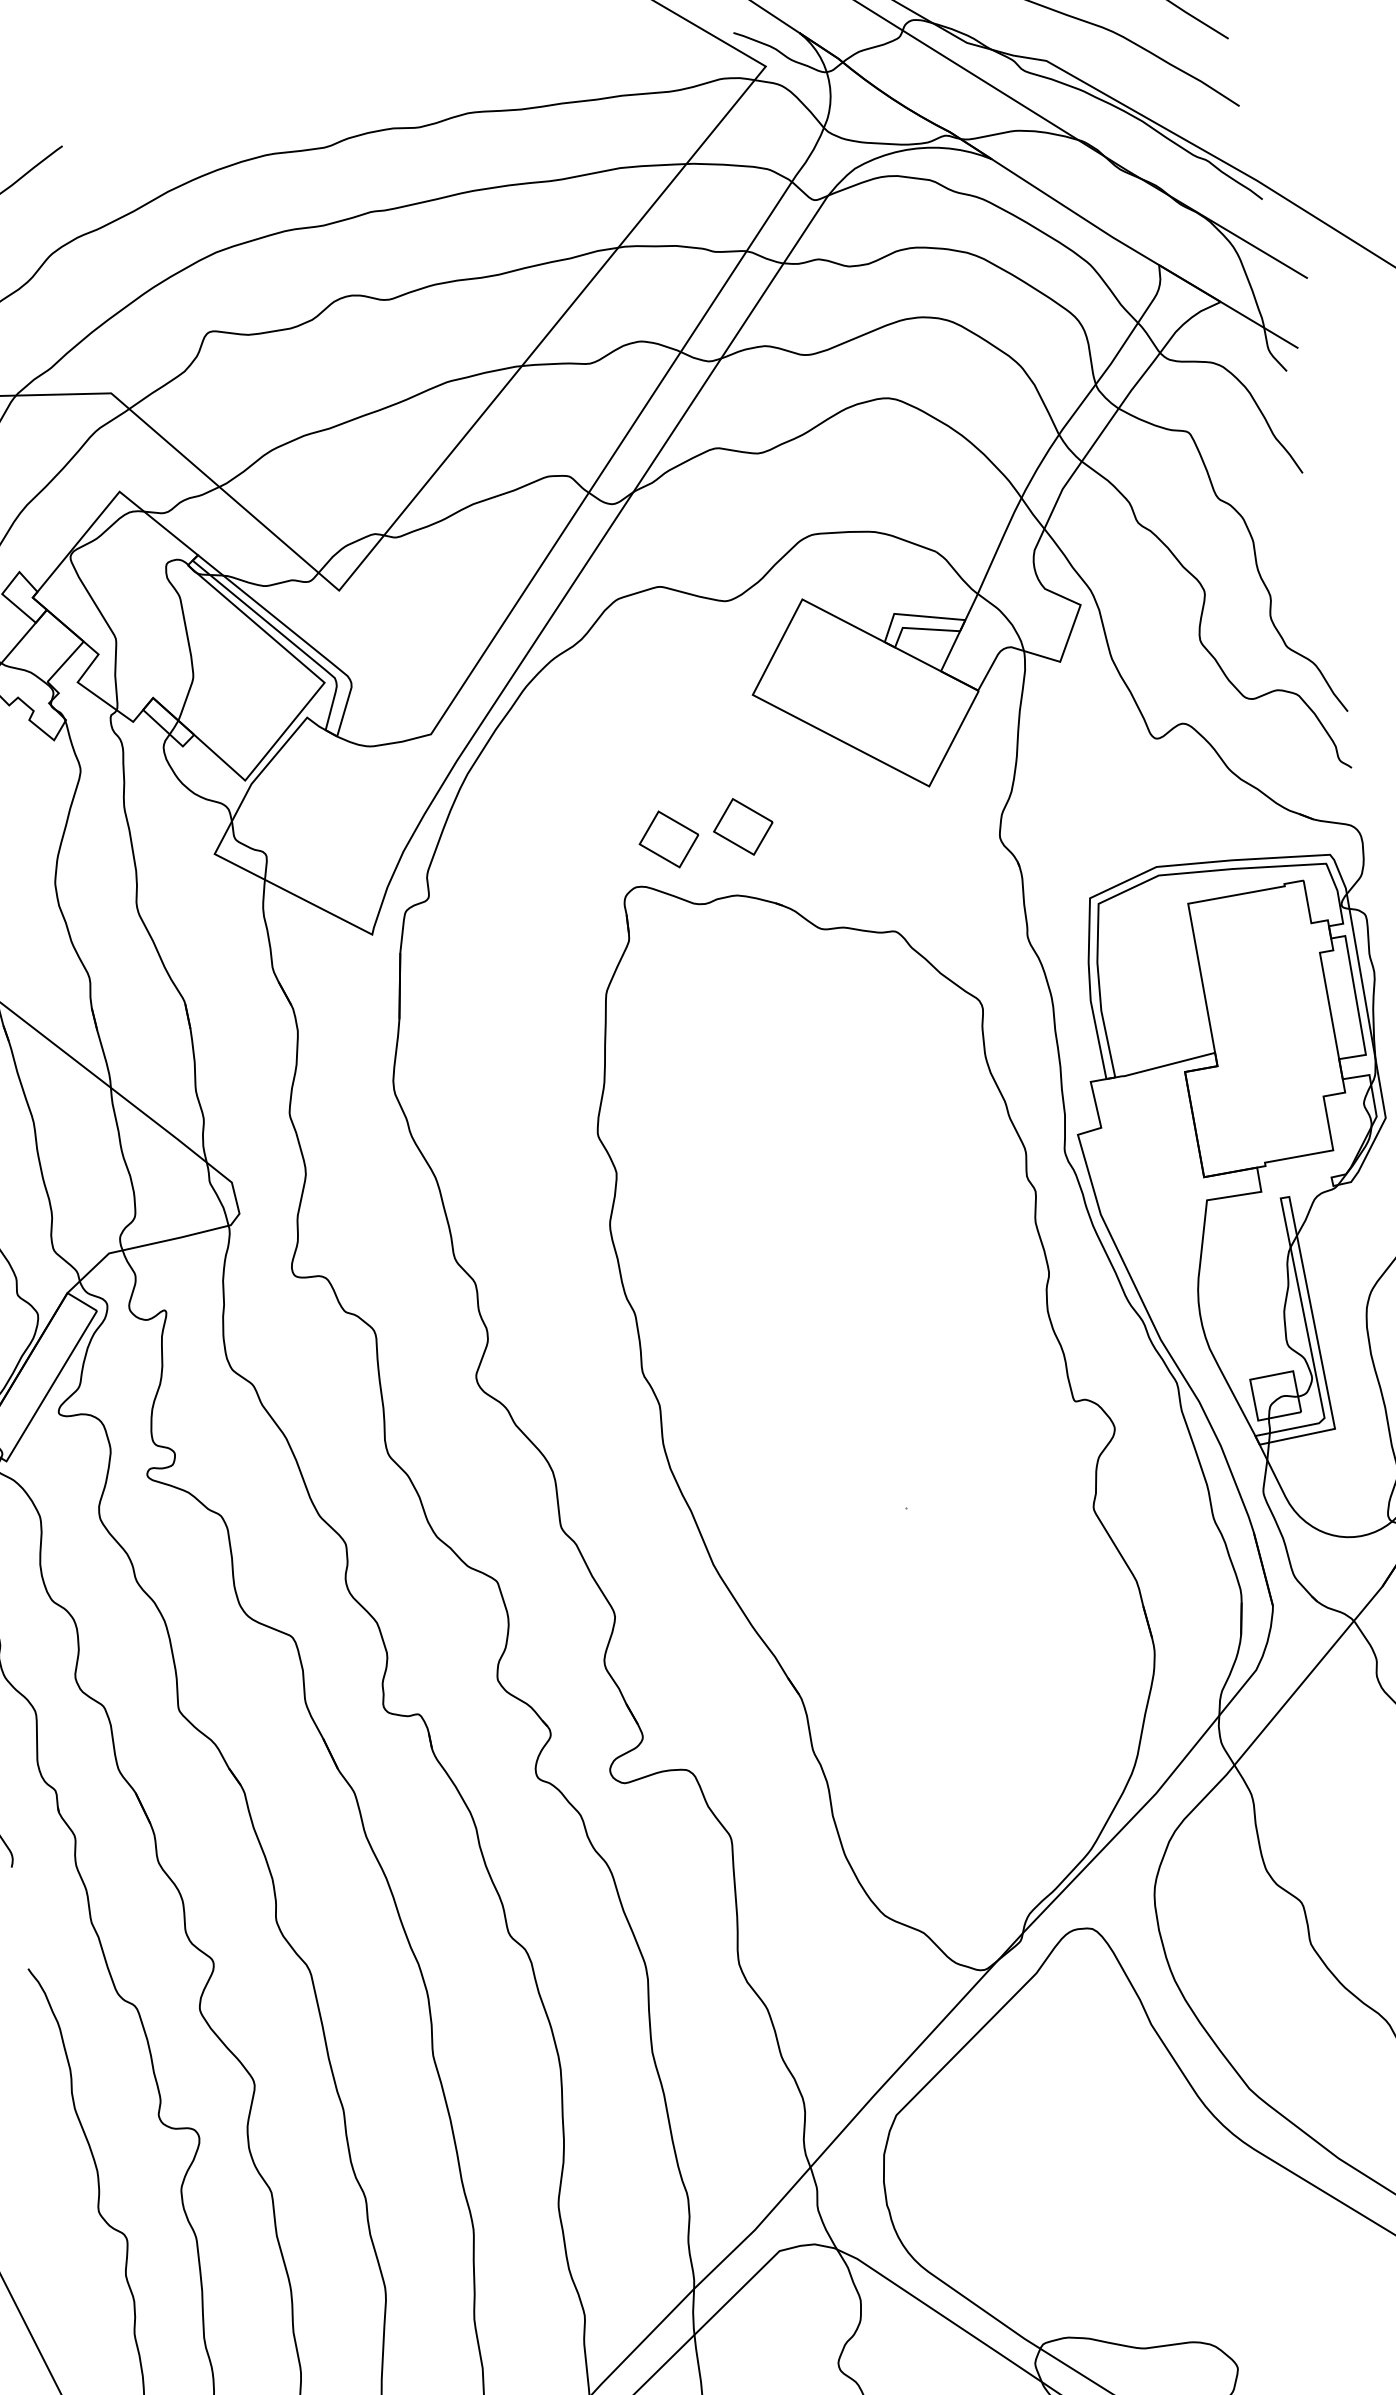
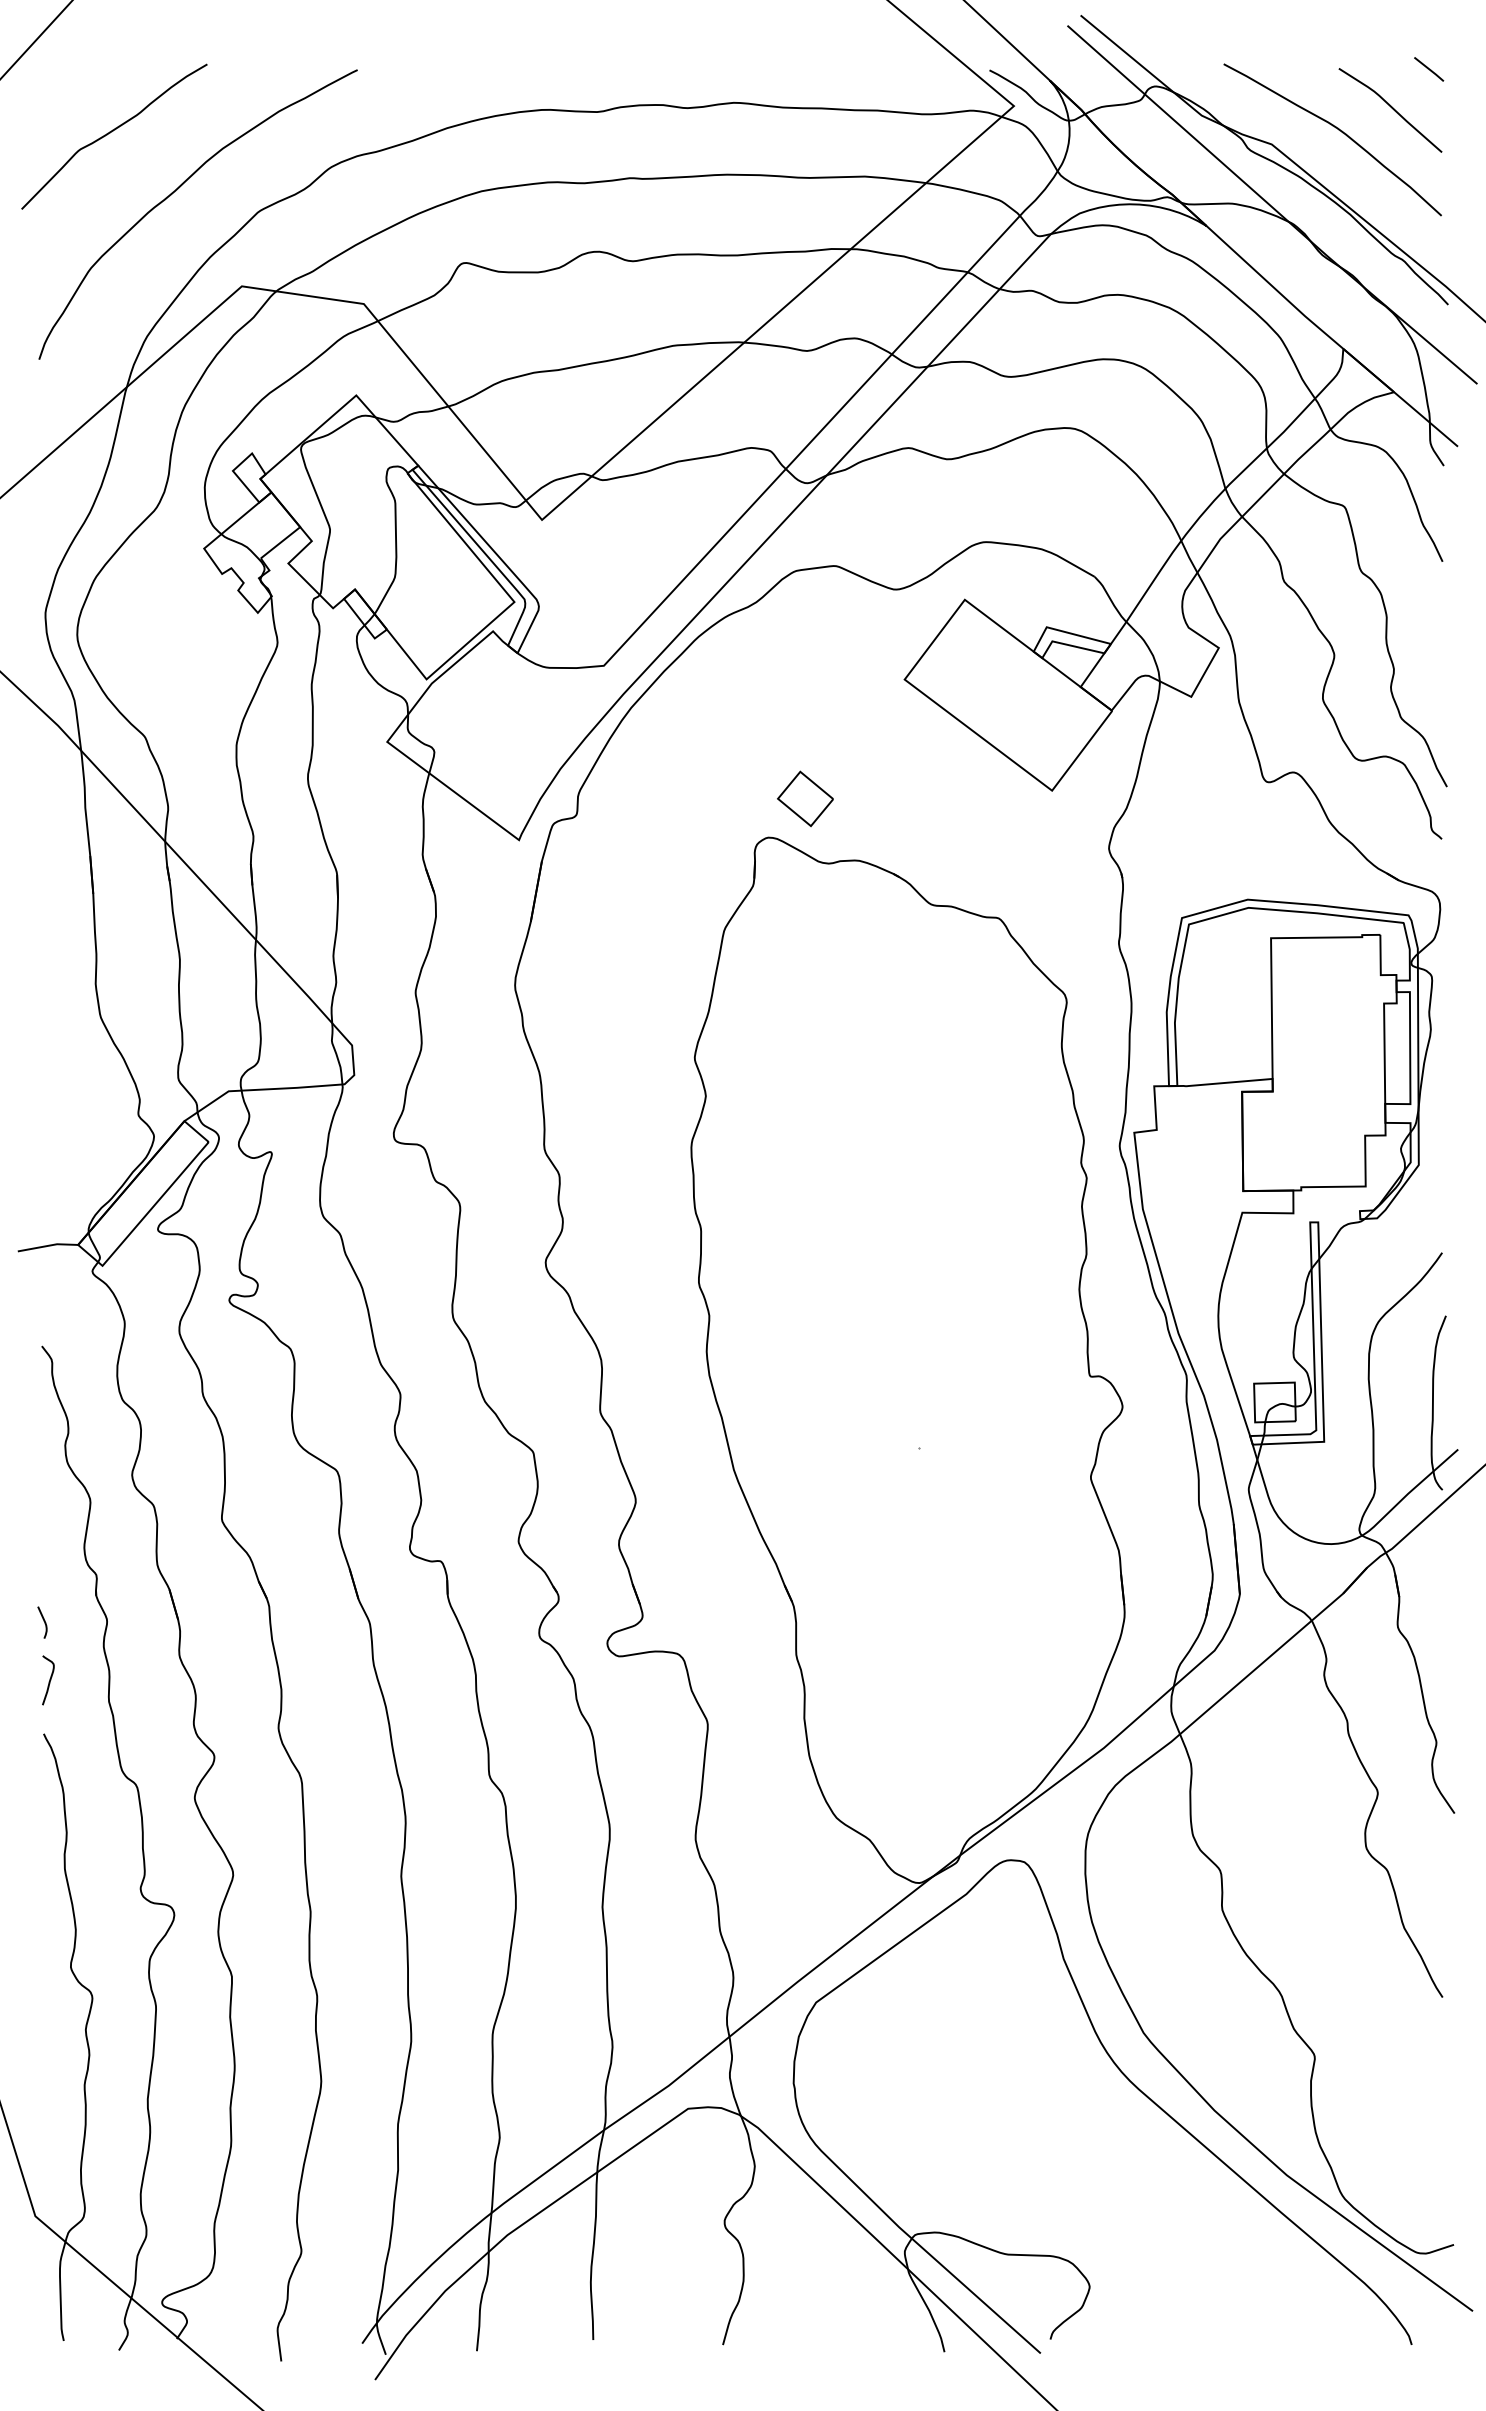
part: (743, 826) -> (875, 798), removed
curve: (24, 1911) -> (49, 1680), added

